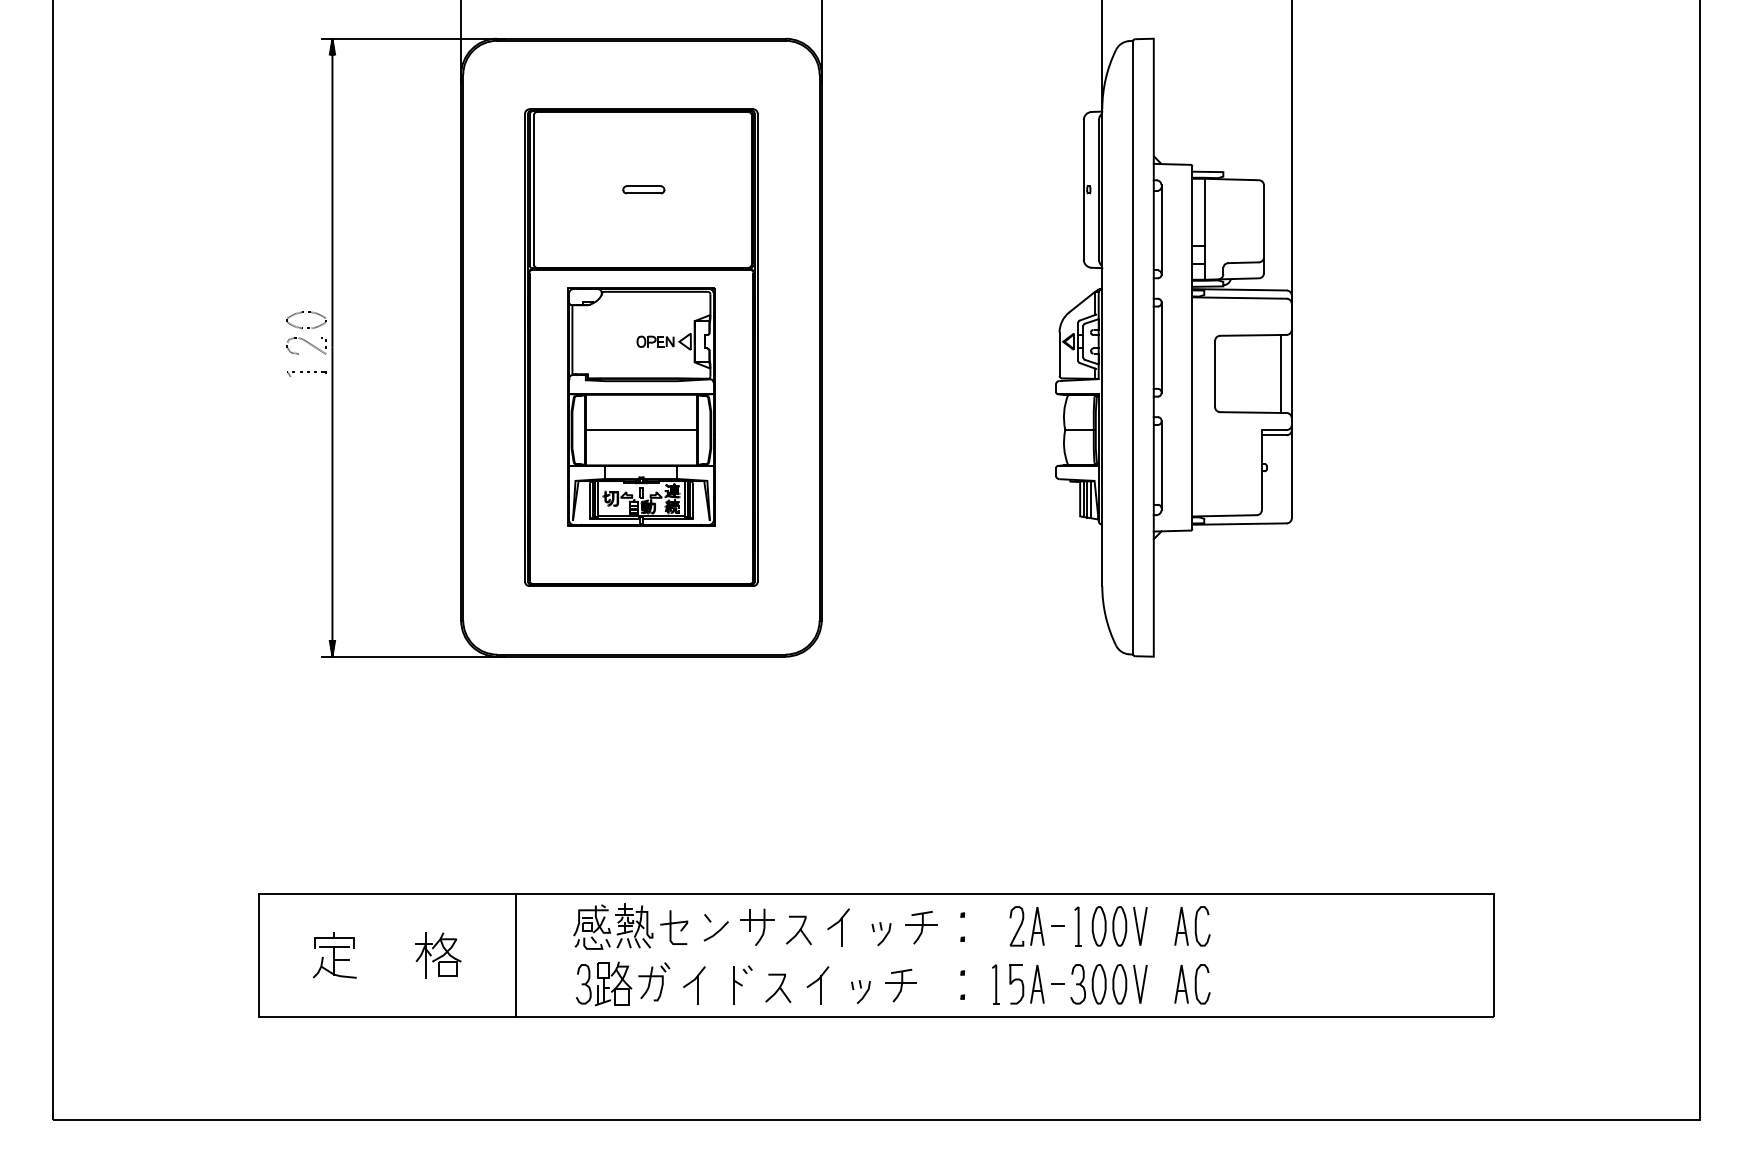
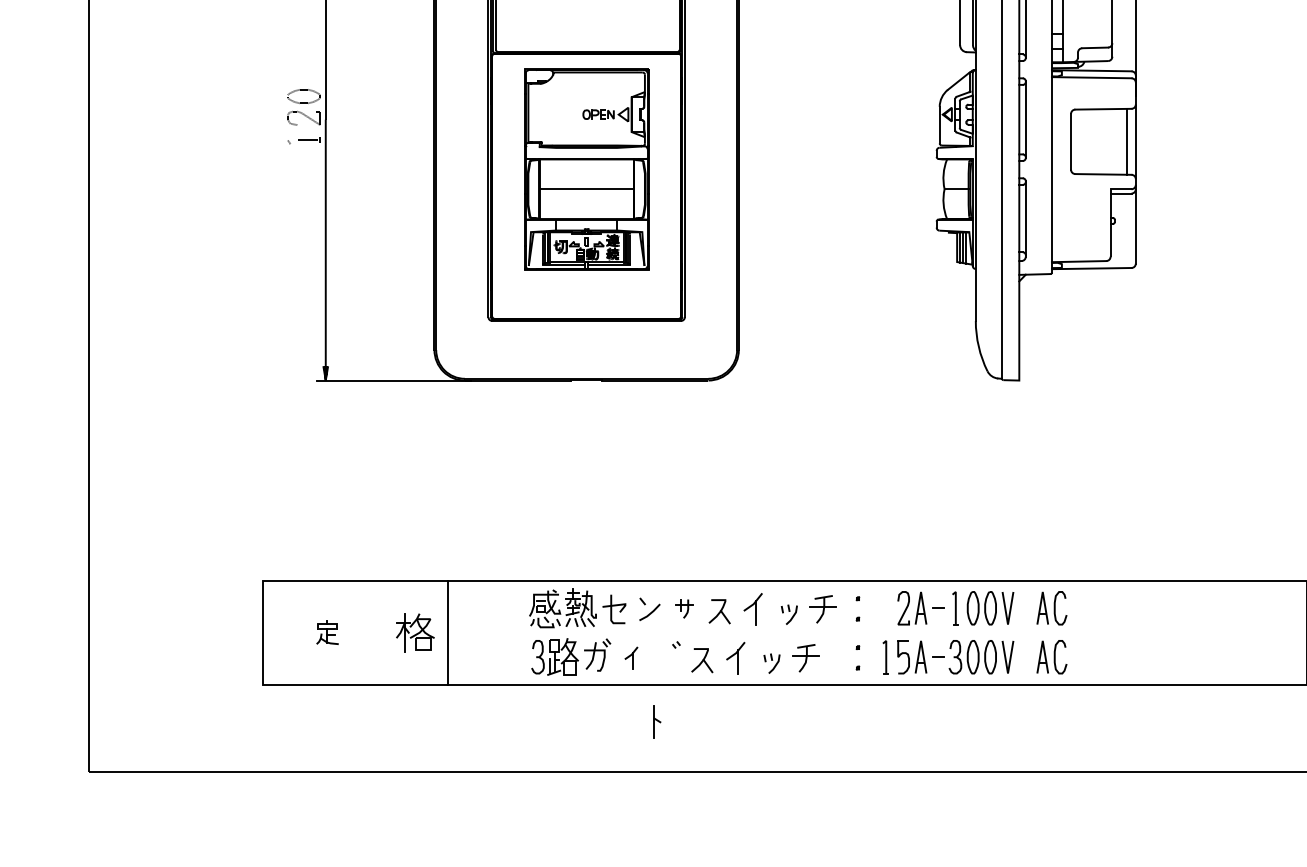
part: (757, 926) -> (684, 608), size x0.6
part: (334, 955) -> (327, 632), size x0.6
line: (516, 955) -> (448, 632), moved
part: (694, 985) -> (631, 658), size x0.7
part: (737, 985) -> (656, 722), moved

